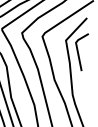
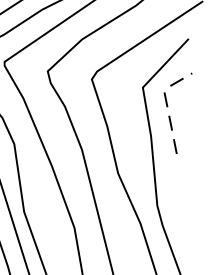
line: (76, 47) -> (165, 102), solid -> dashed

